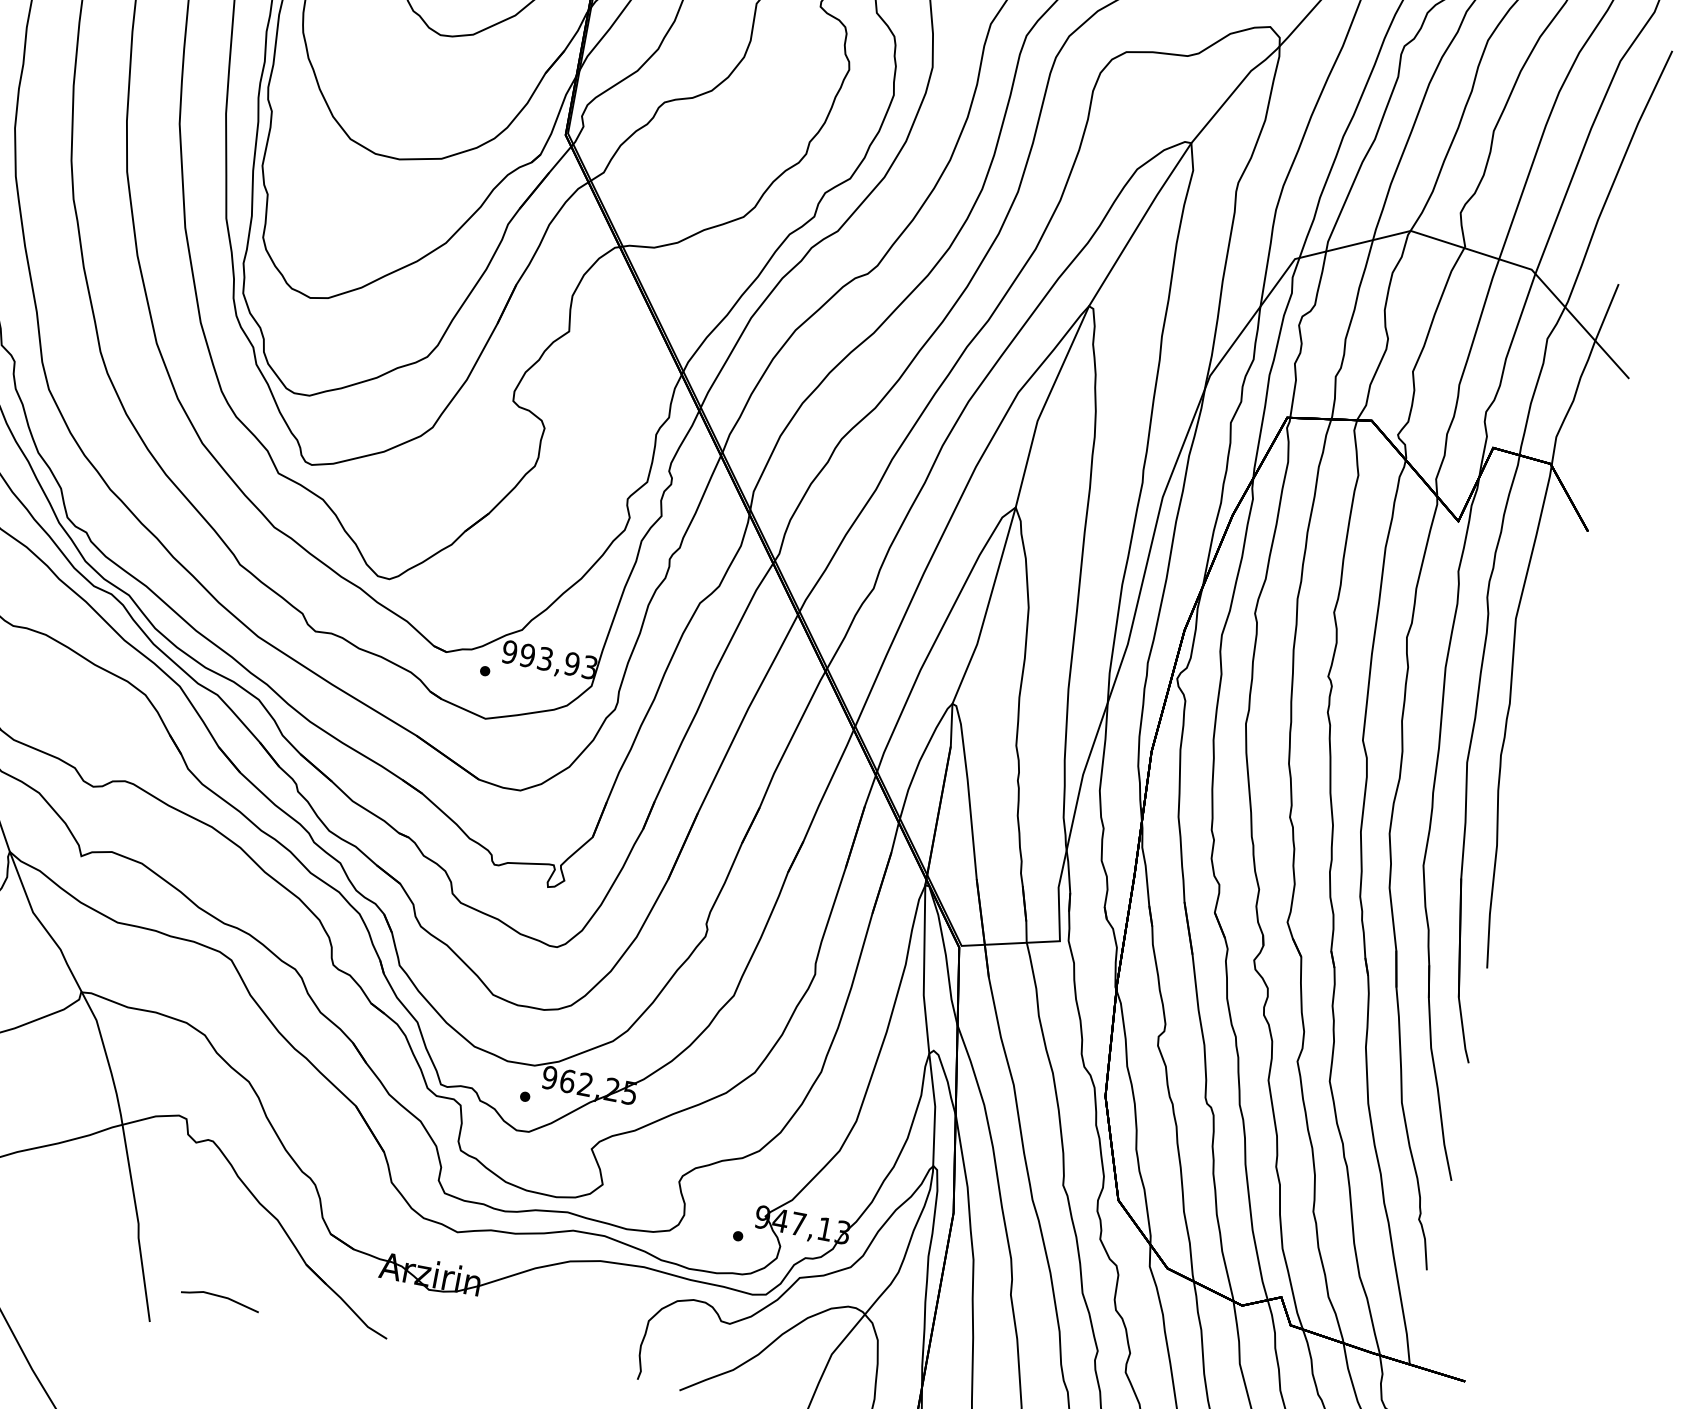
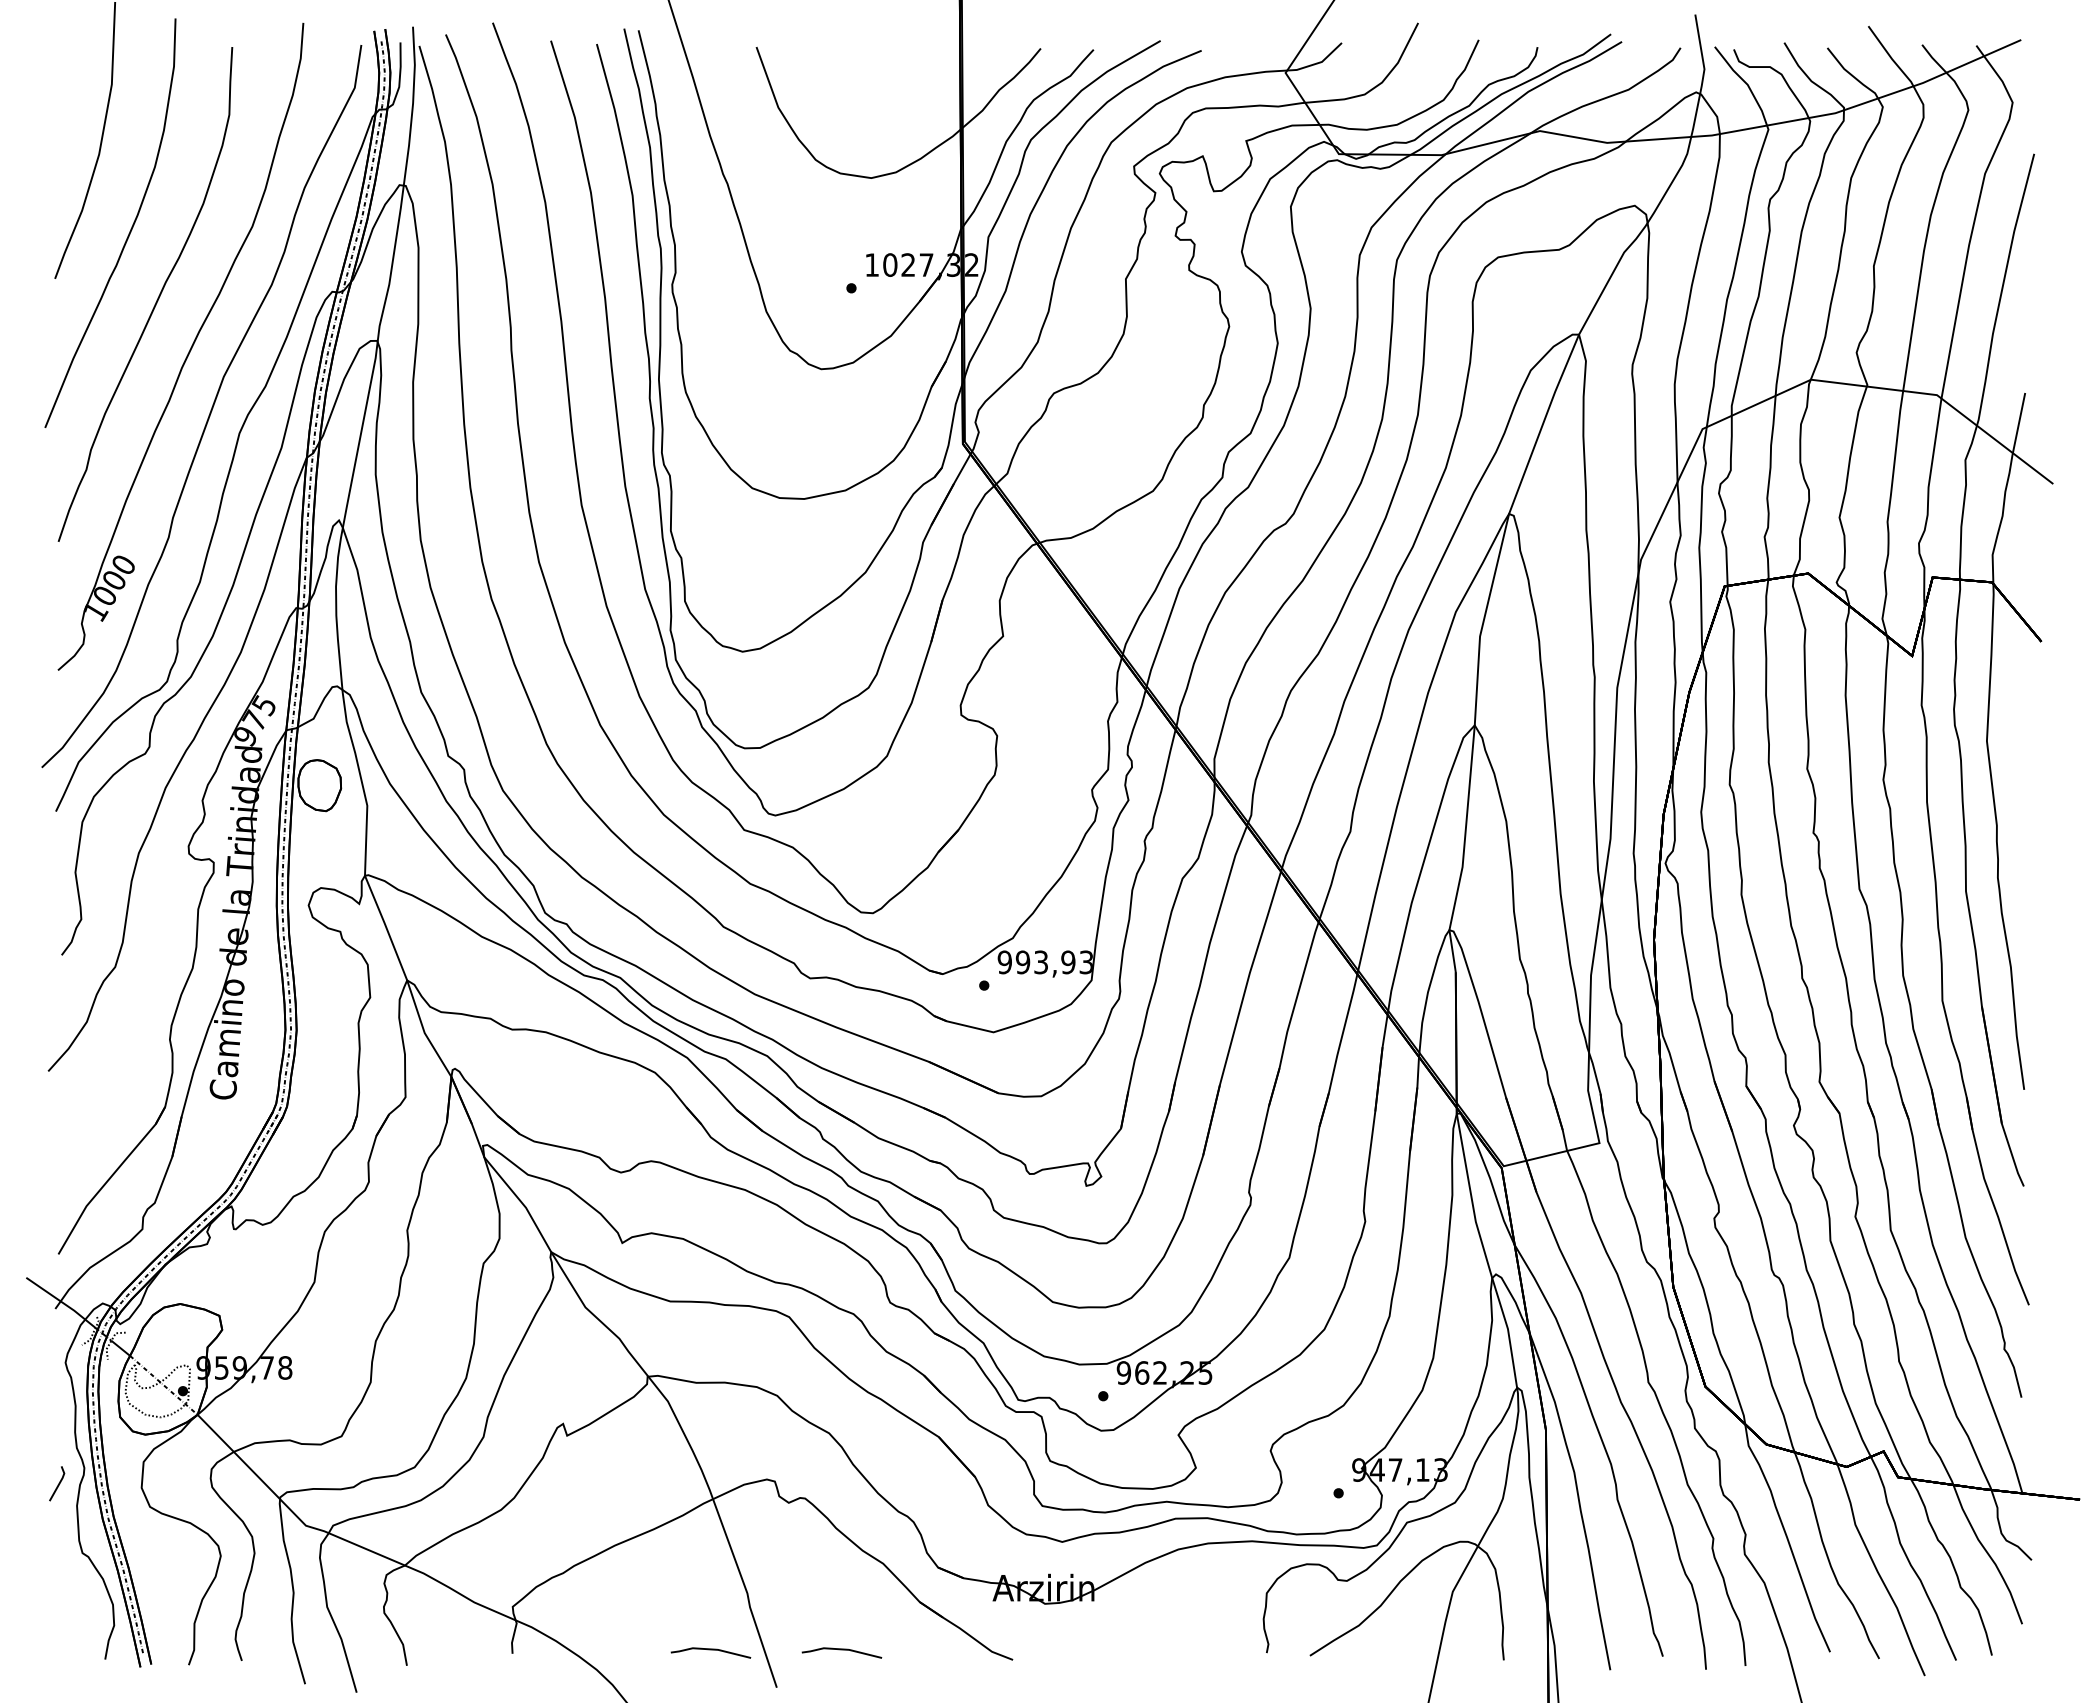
line: (91, 1272) -> (710, 1650), added

